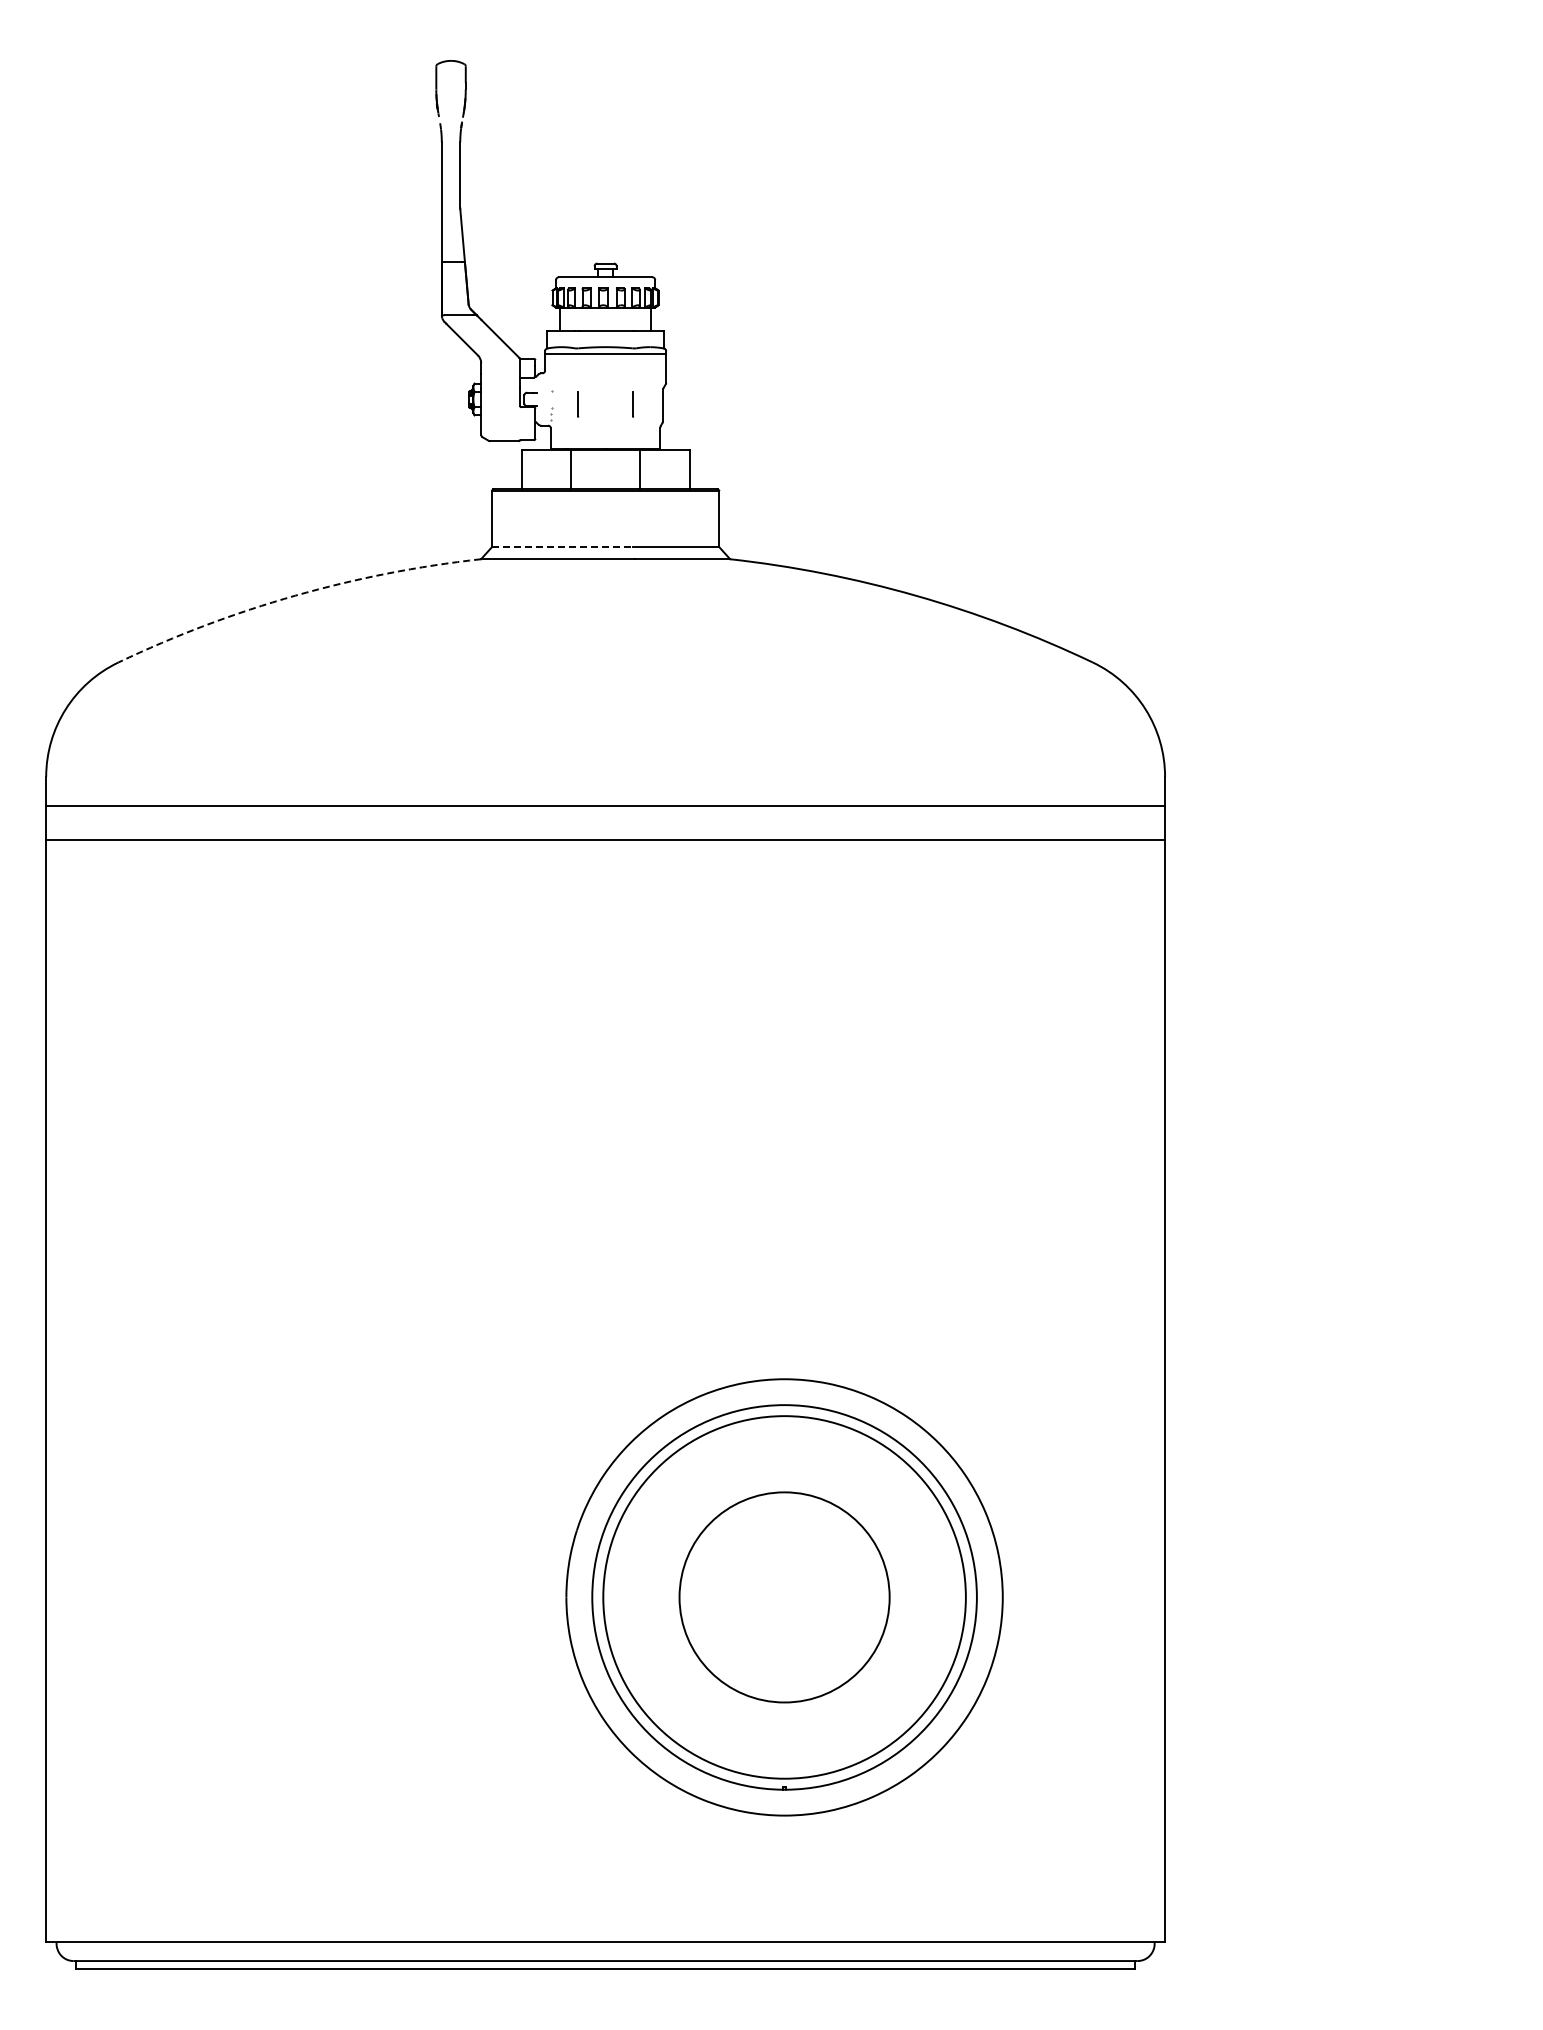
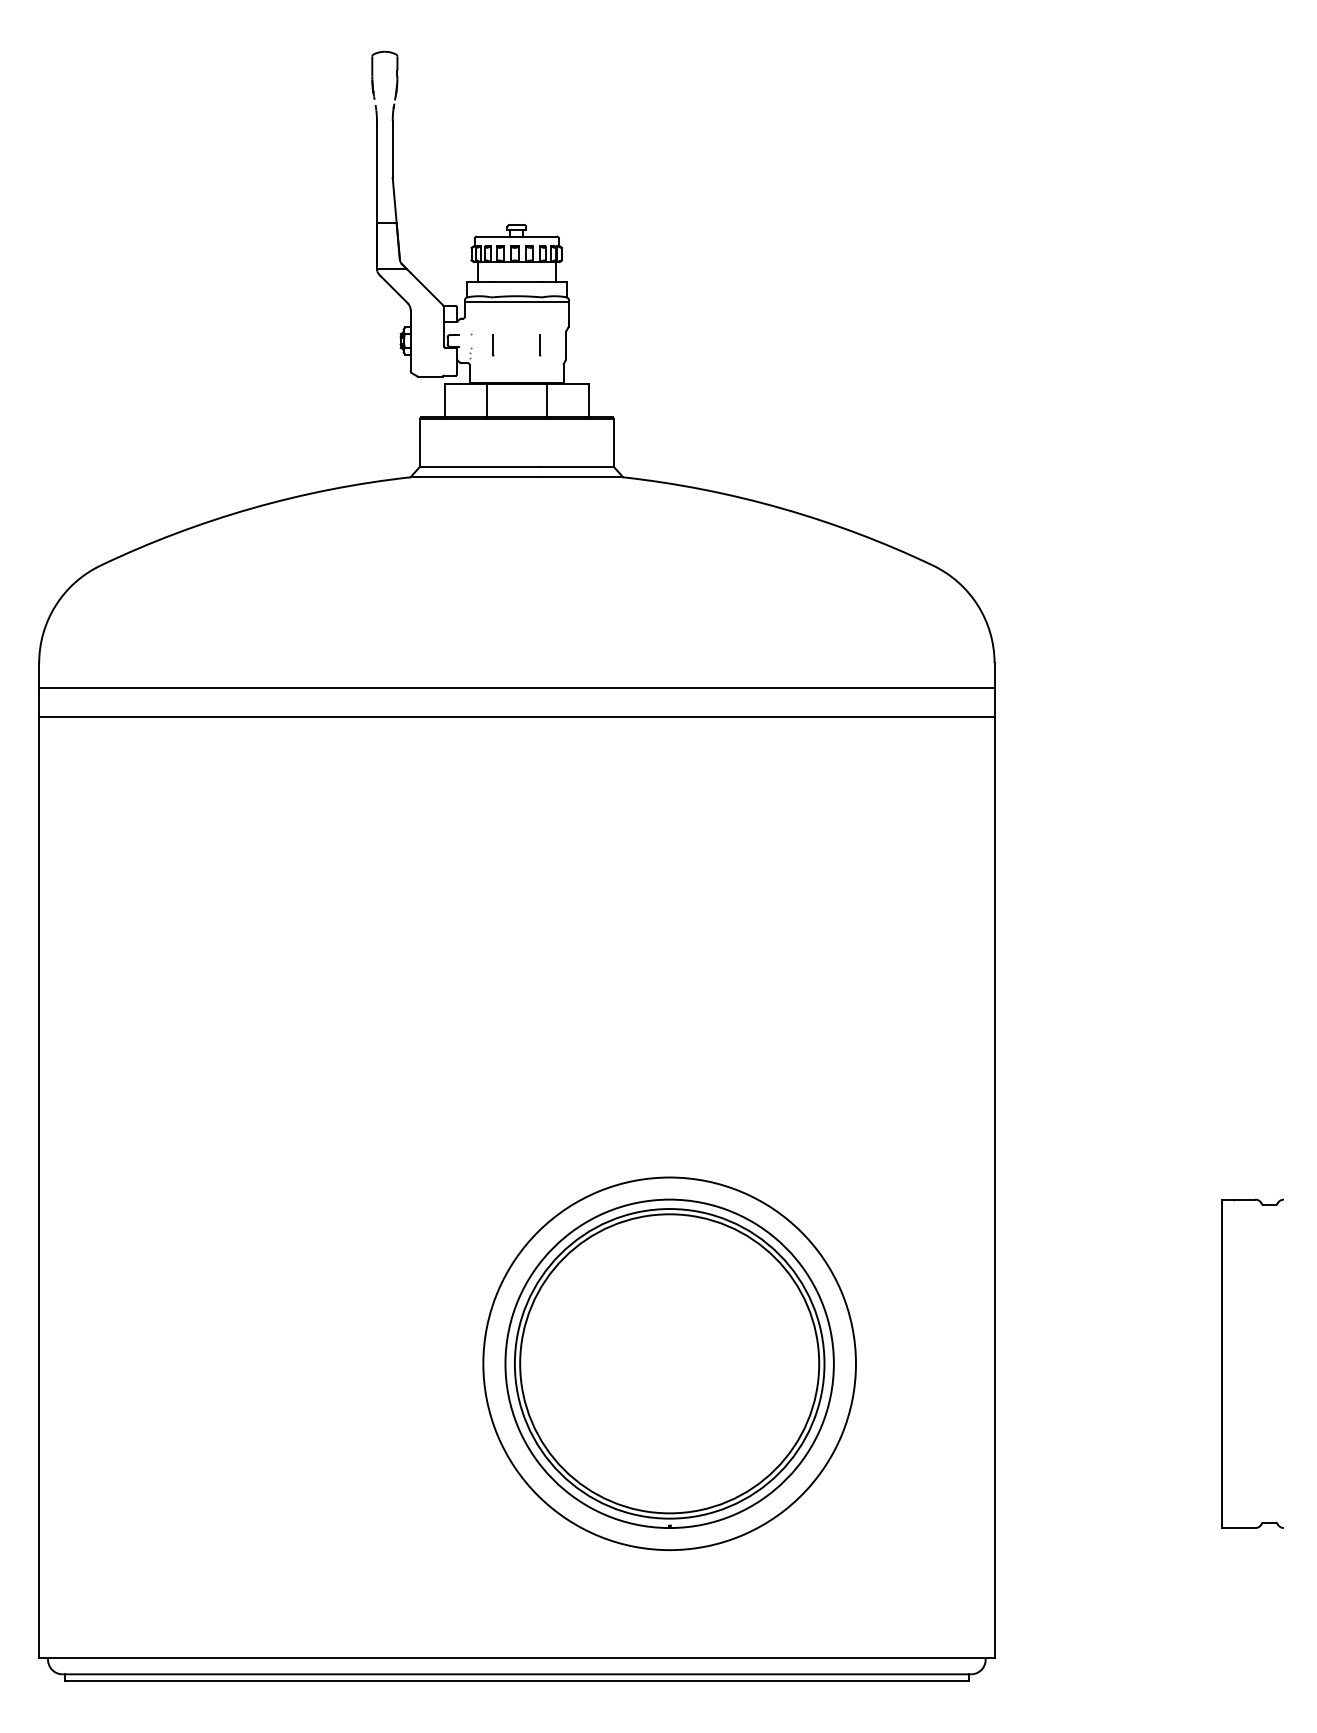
line: (562, 547) -> (480, 467), dashed -> solid
arc: (295, 595) -> (252, 508), dashed -> solid
circle: (784, 1597) -> (669, 1363), size x1.67
part: (1431, 1597) -> (1222, 1363), added

